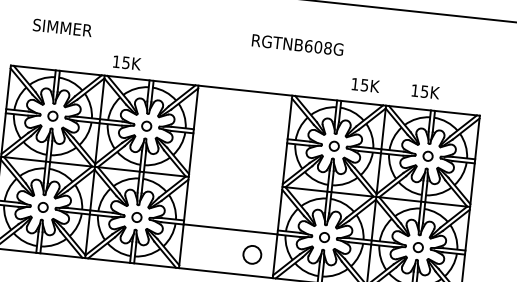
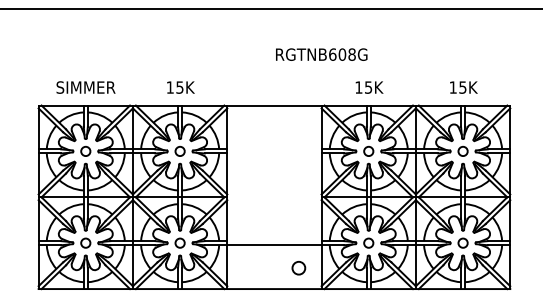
text: (62, 27) -> (85, 87), moved
text: (126, 62) -> (180, 87), moved
text: (365, 85) -> (369, 87), moved
text: (425, 91) -> (463, 87), moved
circle: (251, 255) -> (298, 268), size x0.71

